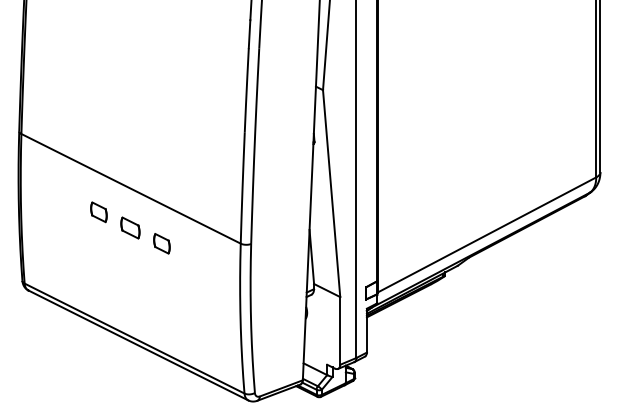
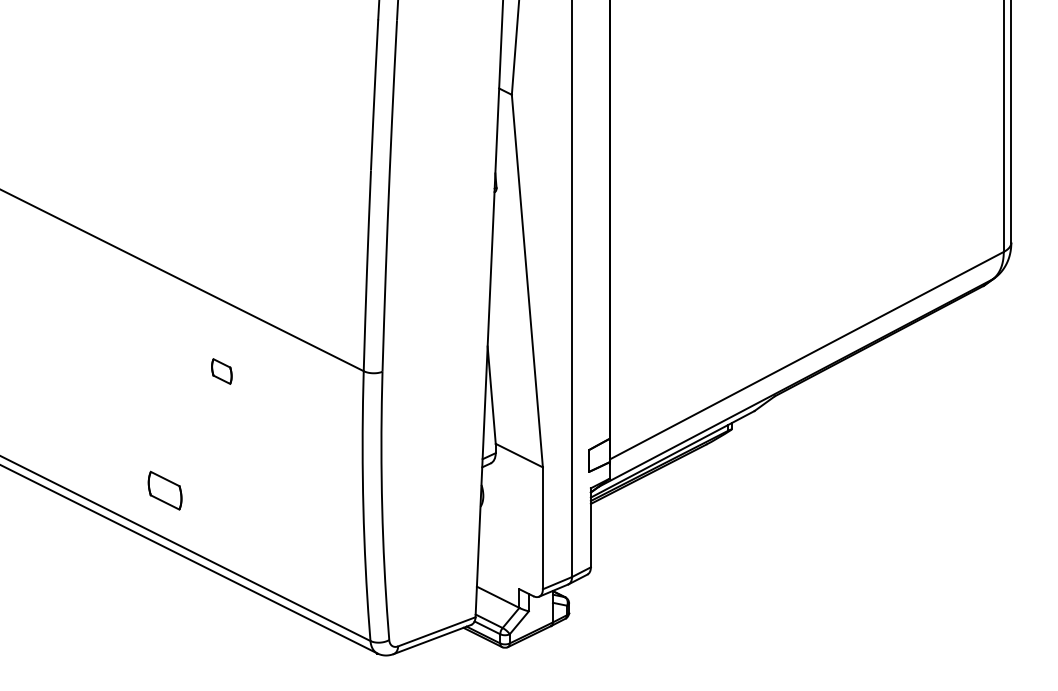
part: (98, 212) -> (107, 315), removed
part: (130, 227) -> (165, 489), moved
part: (161, 243) -> (221, 370), size x0.7

